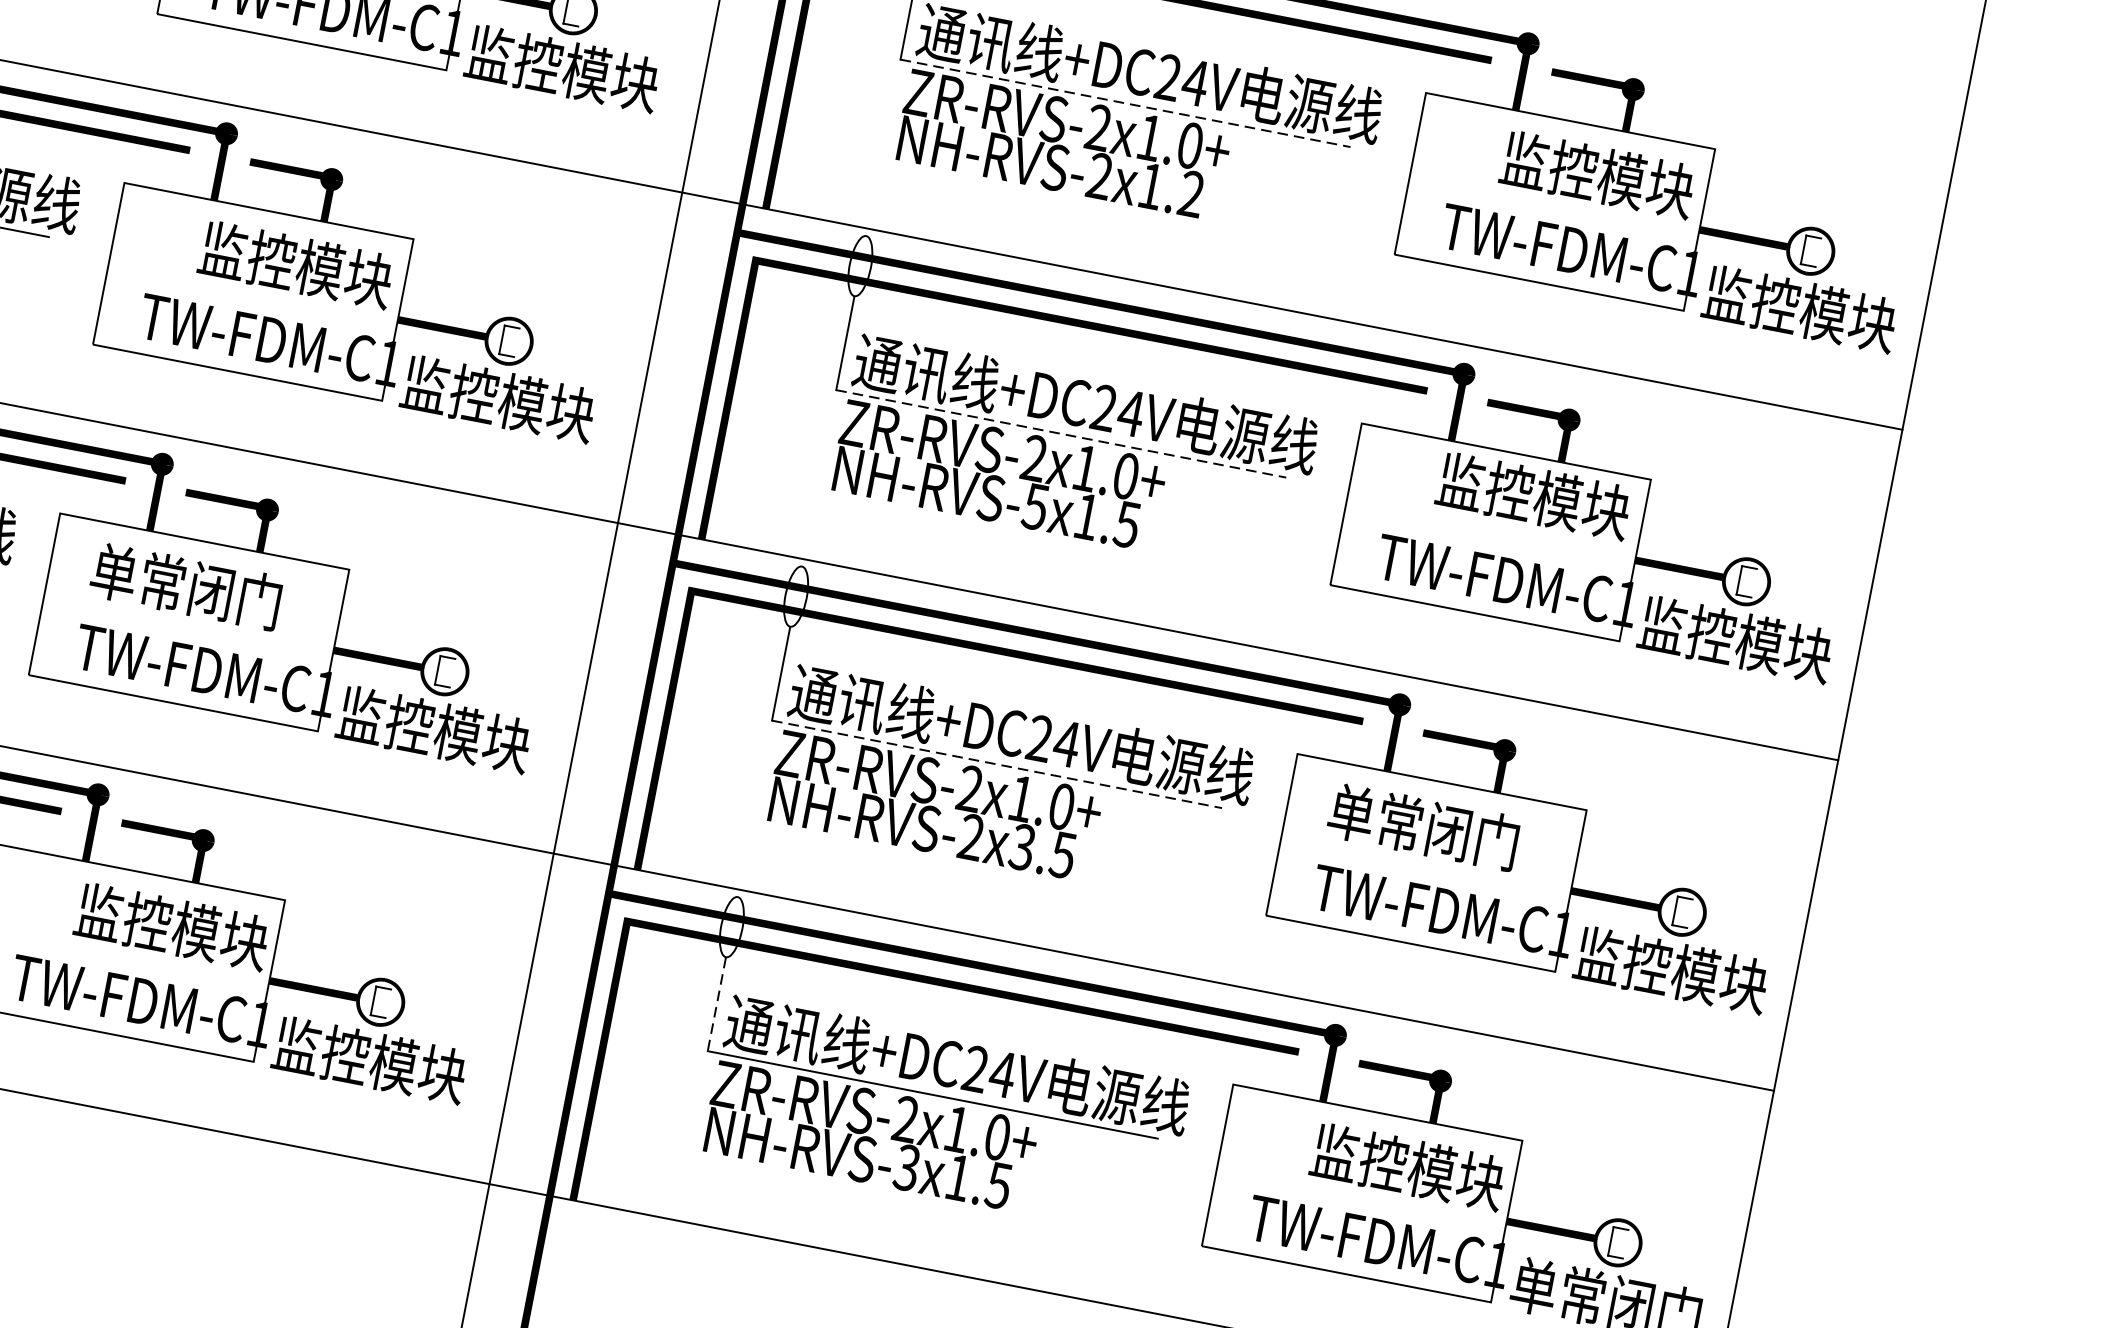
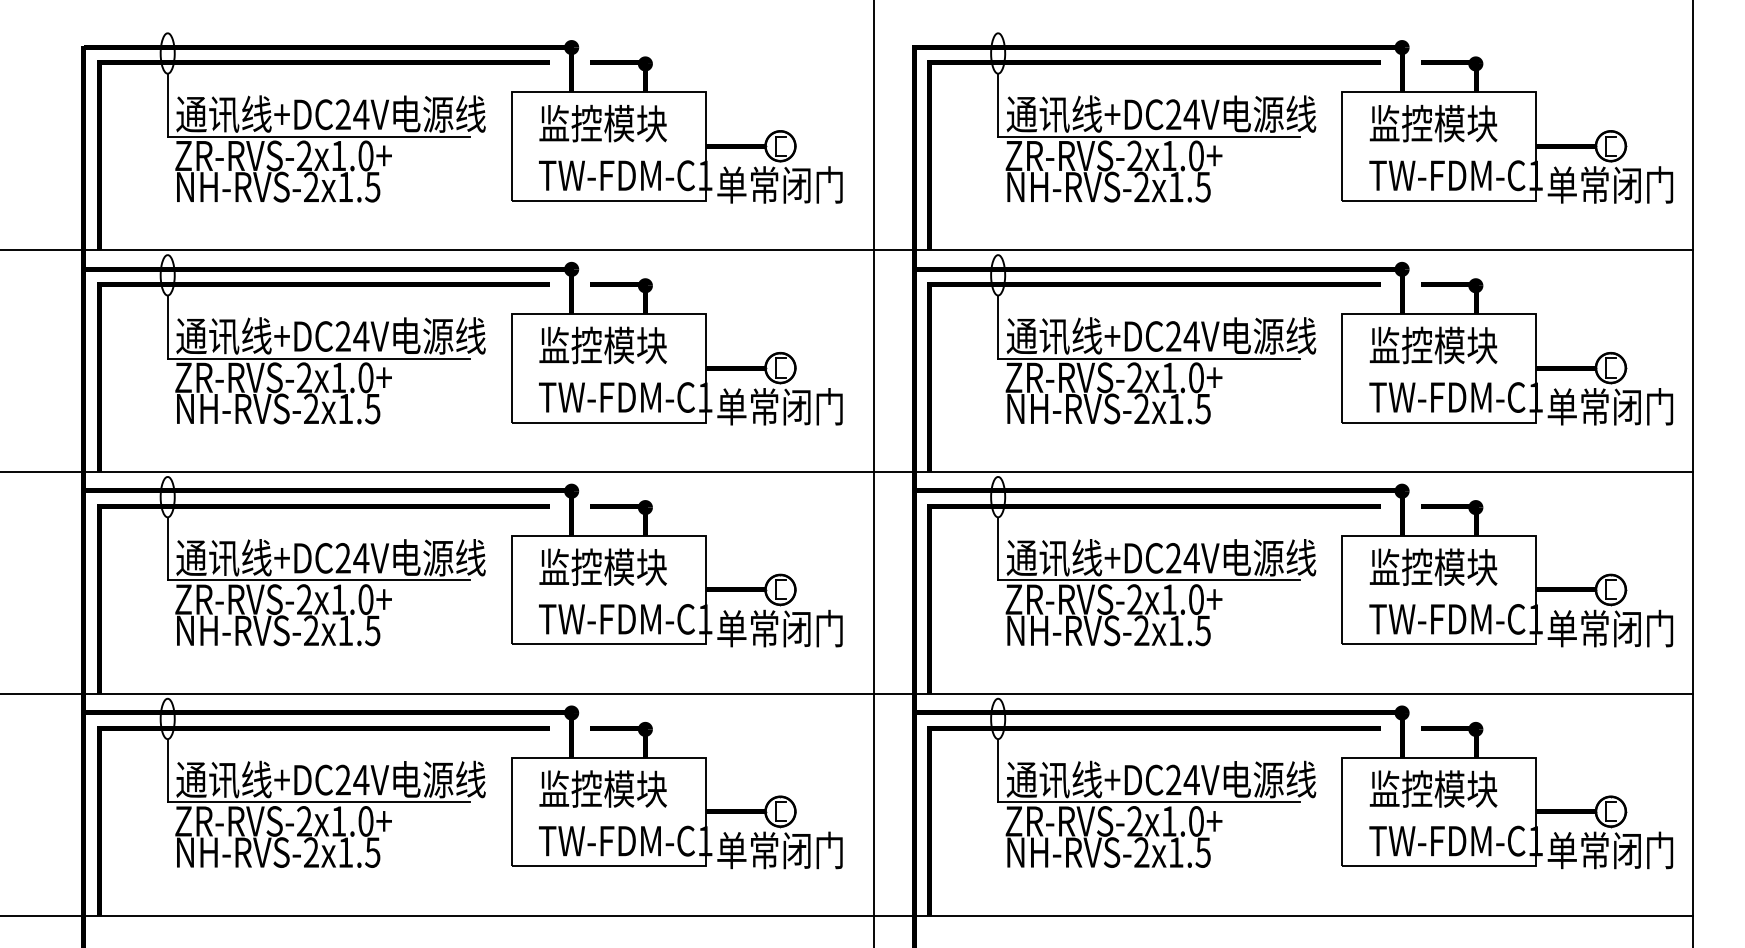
text: (562, 67) -> (780, 184), 监控模块 -> 单常闭门
line: (1126, 103) -> (1149, 136), dashed -> solid
text: (1597, 174) -> (1433, 123), moved
text: (1190, 192) -> (1202, 186), NH-RVS-2x1.2 -> NH-RVS-2x1.5
text: (295, 264) -> (602, 345), moved
text: (1800, 308) -> (1611, 184), 监控模块 -> 单常闭门
text: (498, 398) -> (780, 406), 监控模块 -> 单常闭门
line: (1061, 433) -> (1149, 358), dashed -> solid
text: (1533, 496) -> (1433, 345), moved
text: (1035, 506) -> (1141, 408), NH-RVS-5x1.5 -> NH-RVS-2x1.5
text: (186, 585) -> (602, 566), 单常闭门 -> 监控模块
text: (1734, 638) -> (1610, 406), 监控模块 -> 单常闭门
text: (433, 729) -> (780, 628), 监控模块 -> 单常闭门
line: (997, 764) -> (1149, 580), dashed -> solid
text: (1424, 826) -> (1433, 566), 单常闭门 -> 监控模块
text: (1021, 846) -> (1175, 630), NH-RVS-2x3.5 -> NH-RVS-2x1.5
text: (171, 925) -> (602, 788), moved
text: (1671, 970) -> (1611, 628), 监控模块 -> 单常闭门
line: (717, 1005) -> (998, 771), dashed -> solid
text: (369, 1060) -> (780, 850), 监控模块 -> 单常闭门
text: (1408, 1166) -> (1433, 788), moved
text: (906, 1167) -> (1141, 852), NH-RVS-3x1.5 -> NH-RVS-2x1.5

